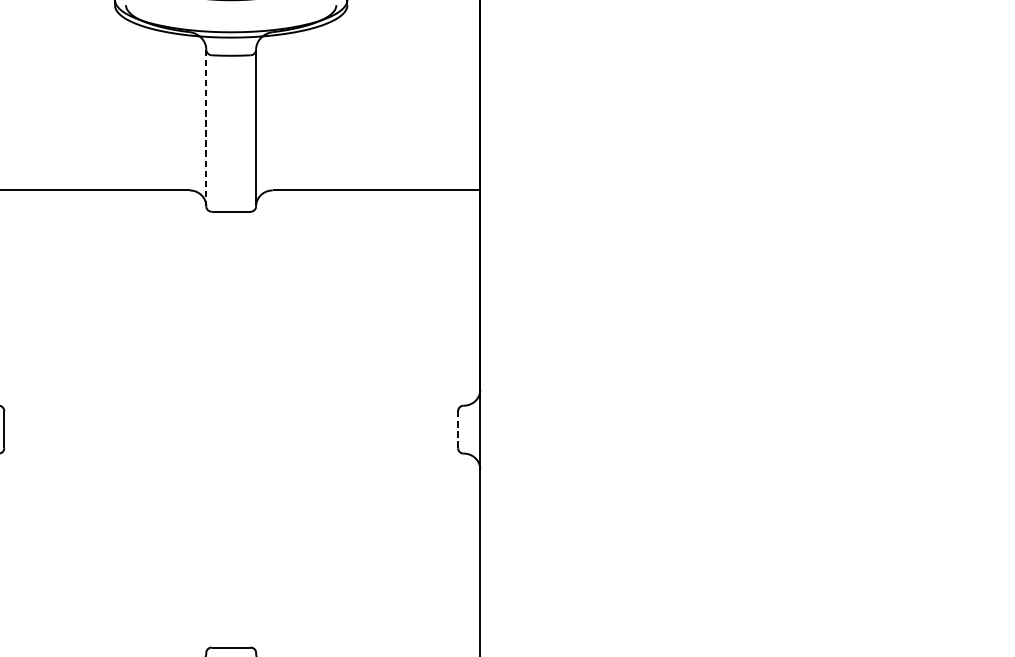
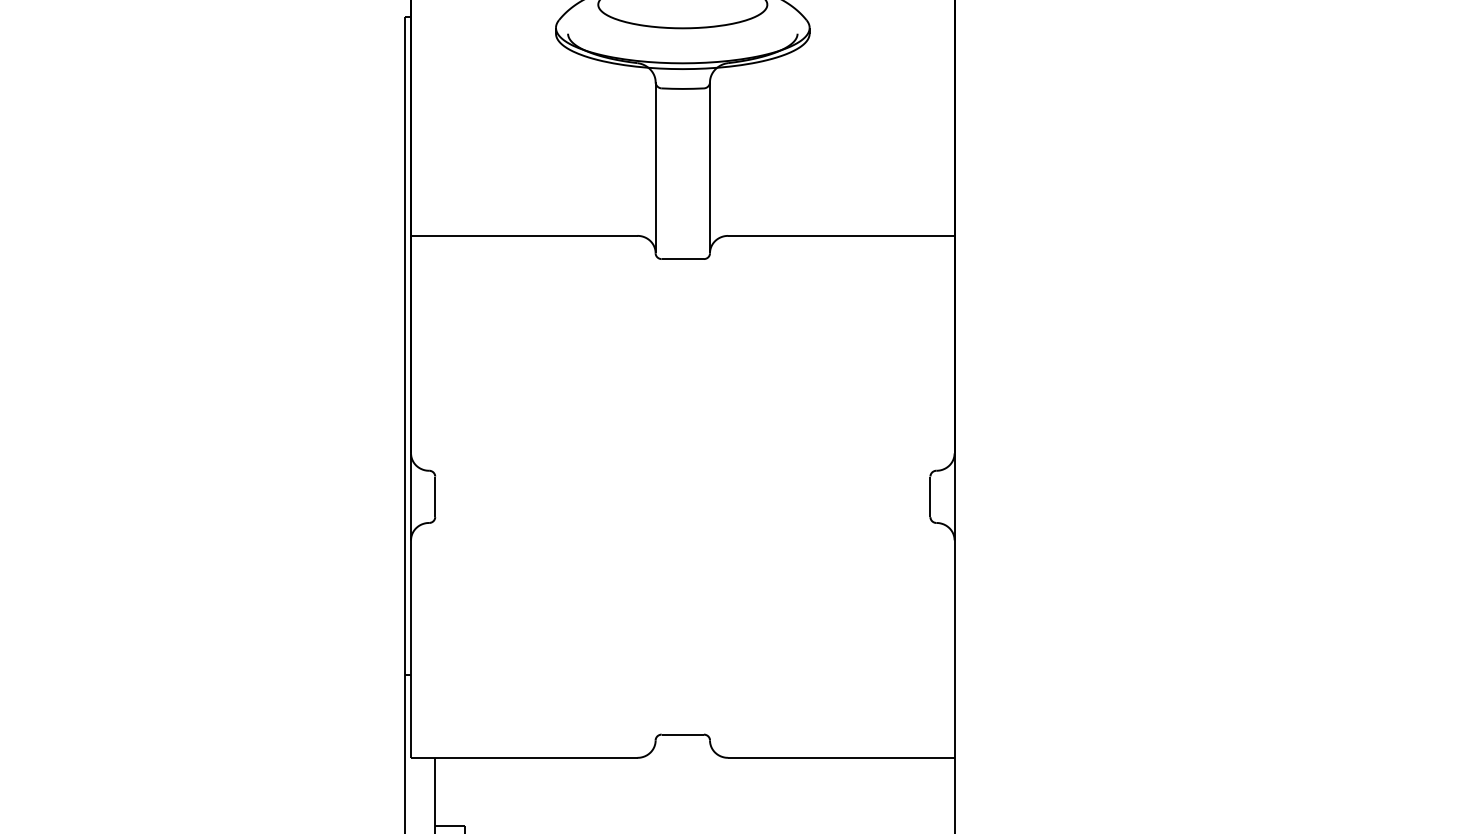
line: (206, 127) -> (655, 167), dashed -> solid
line: (458, 430) -> (930, 497), dashed -> solid

